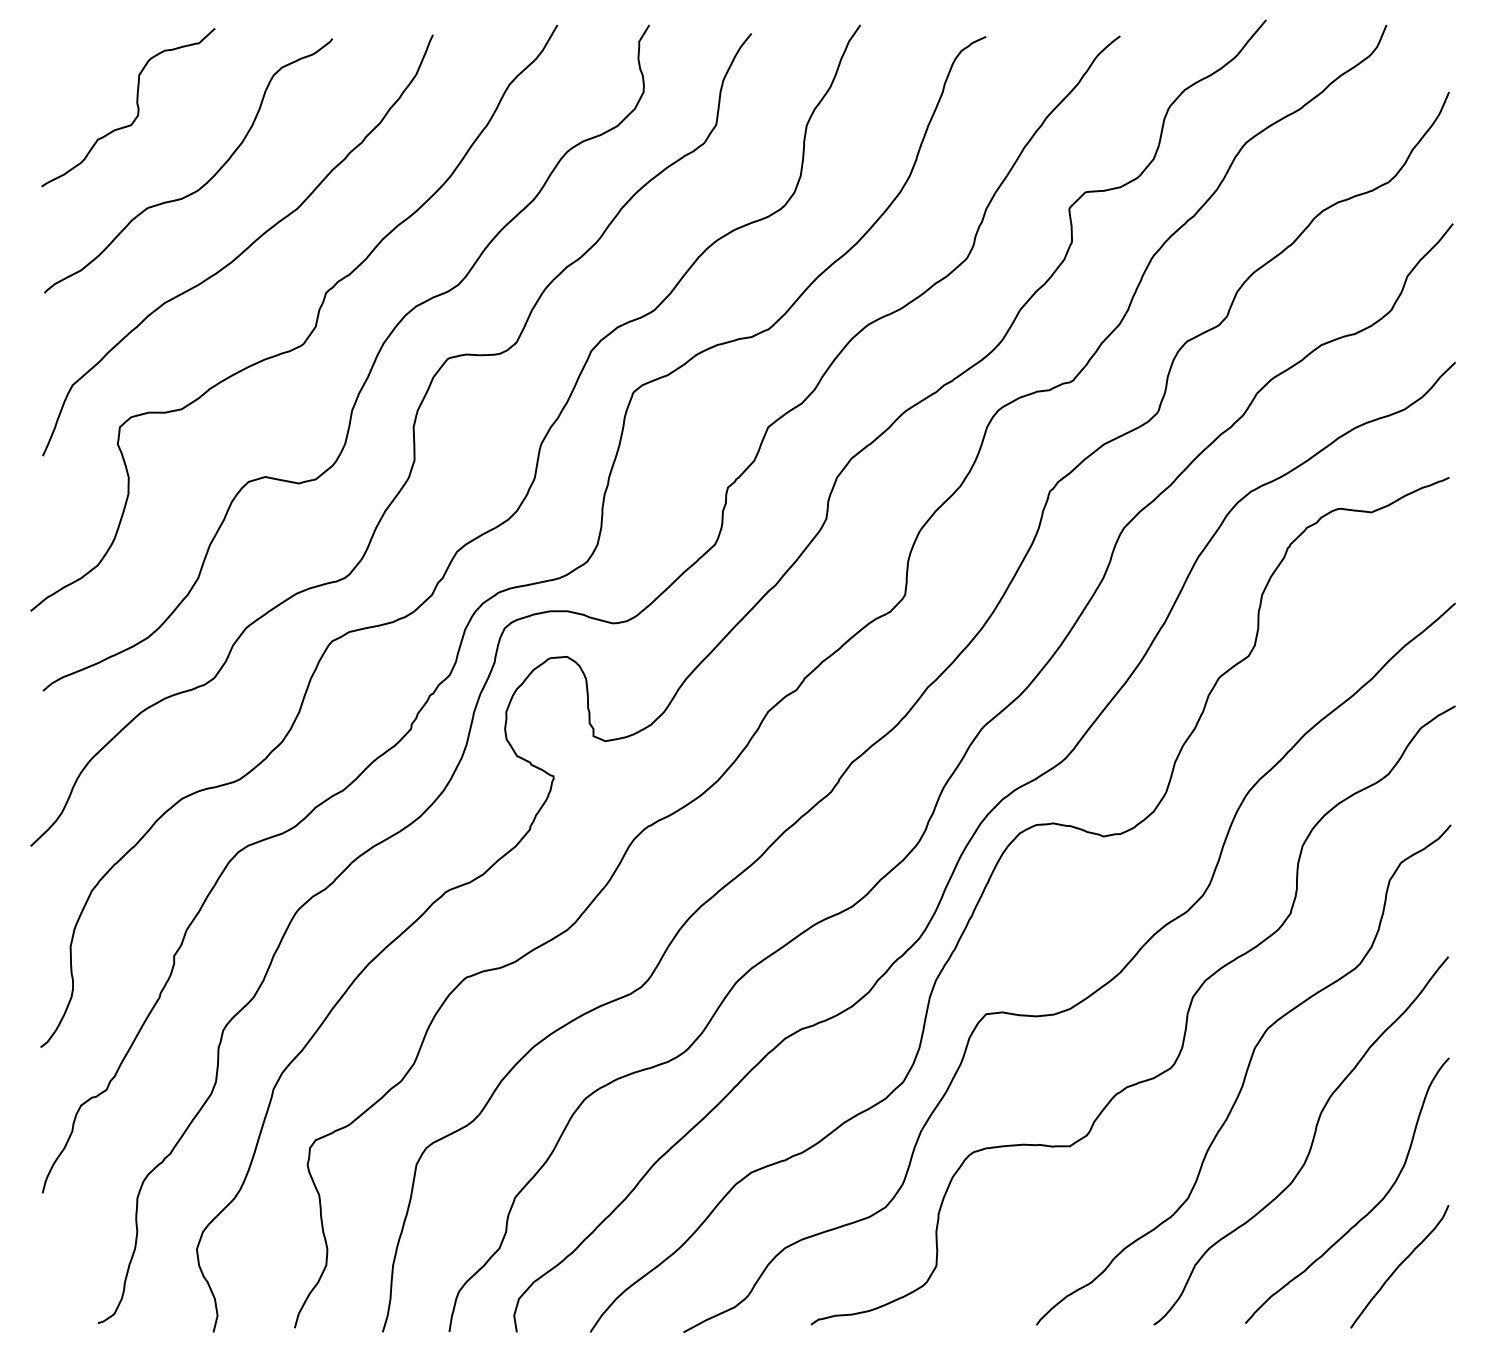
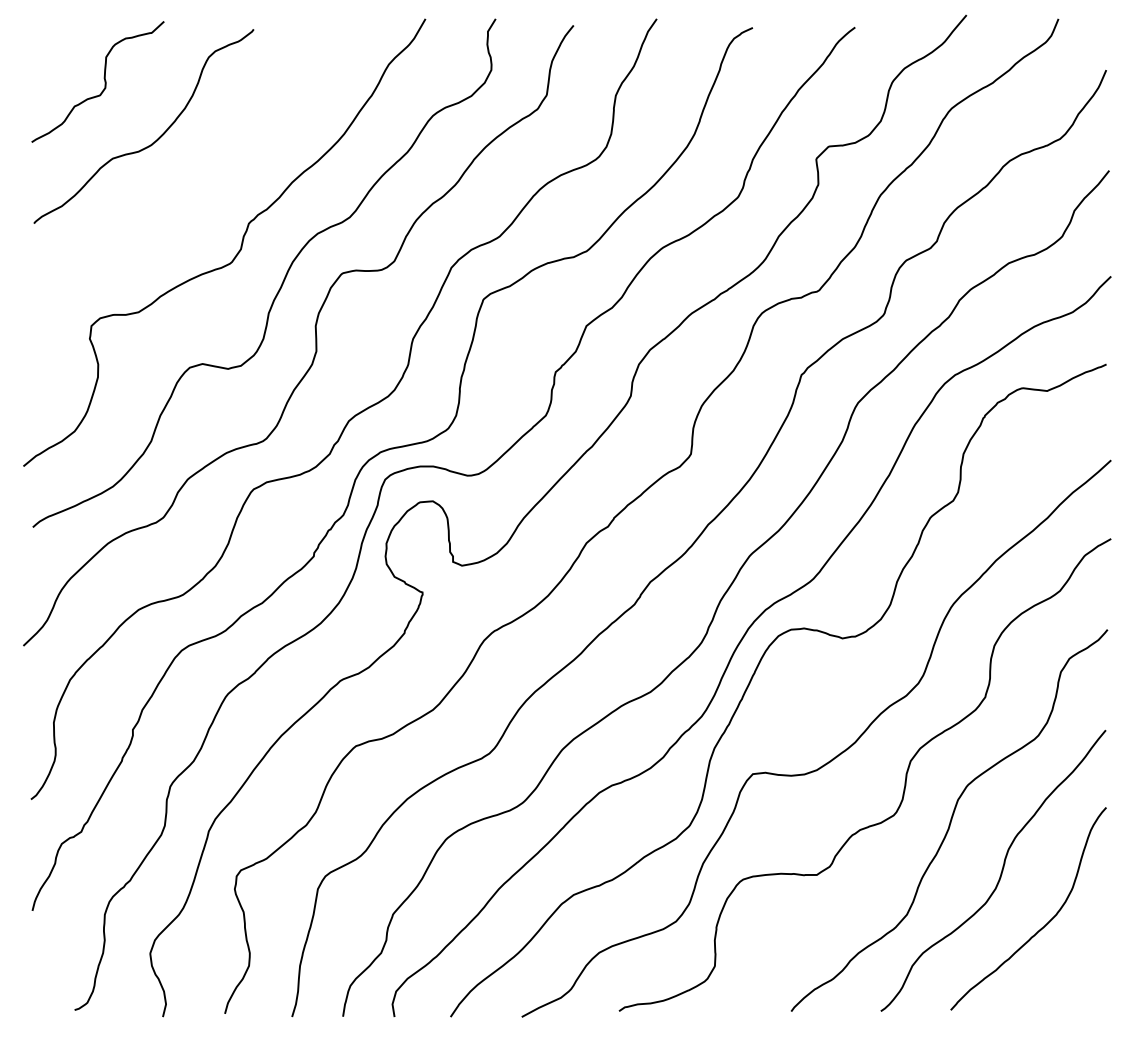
curve: (240, 252) -> (183, 192), removed
curve: (1399, 1266) -> (1068, 966), removed

